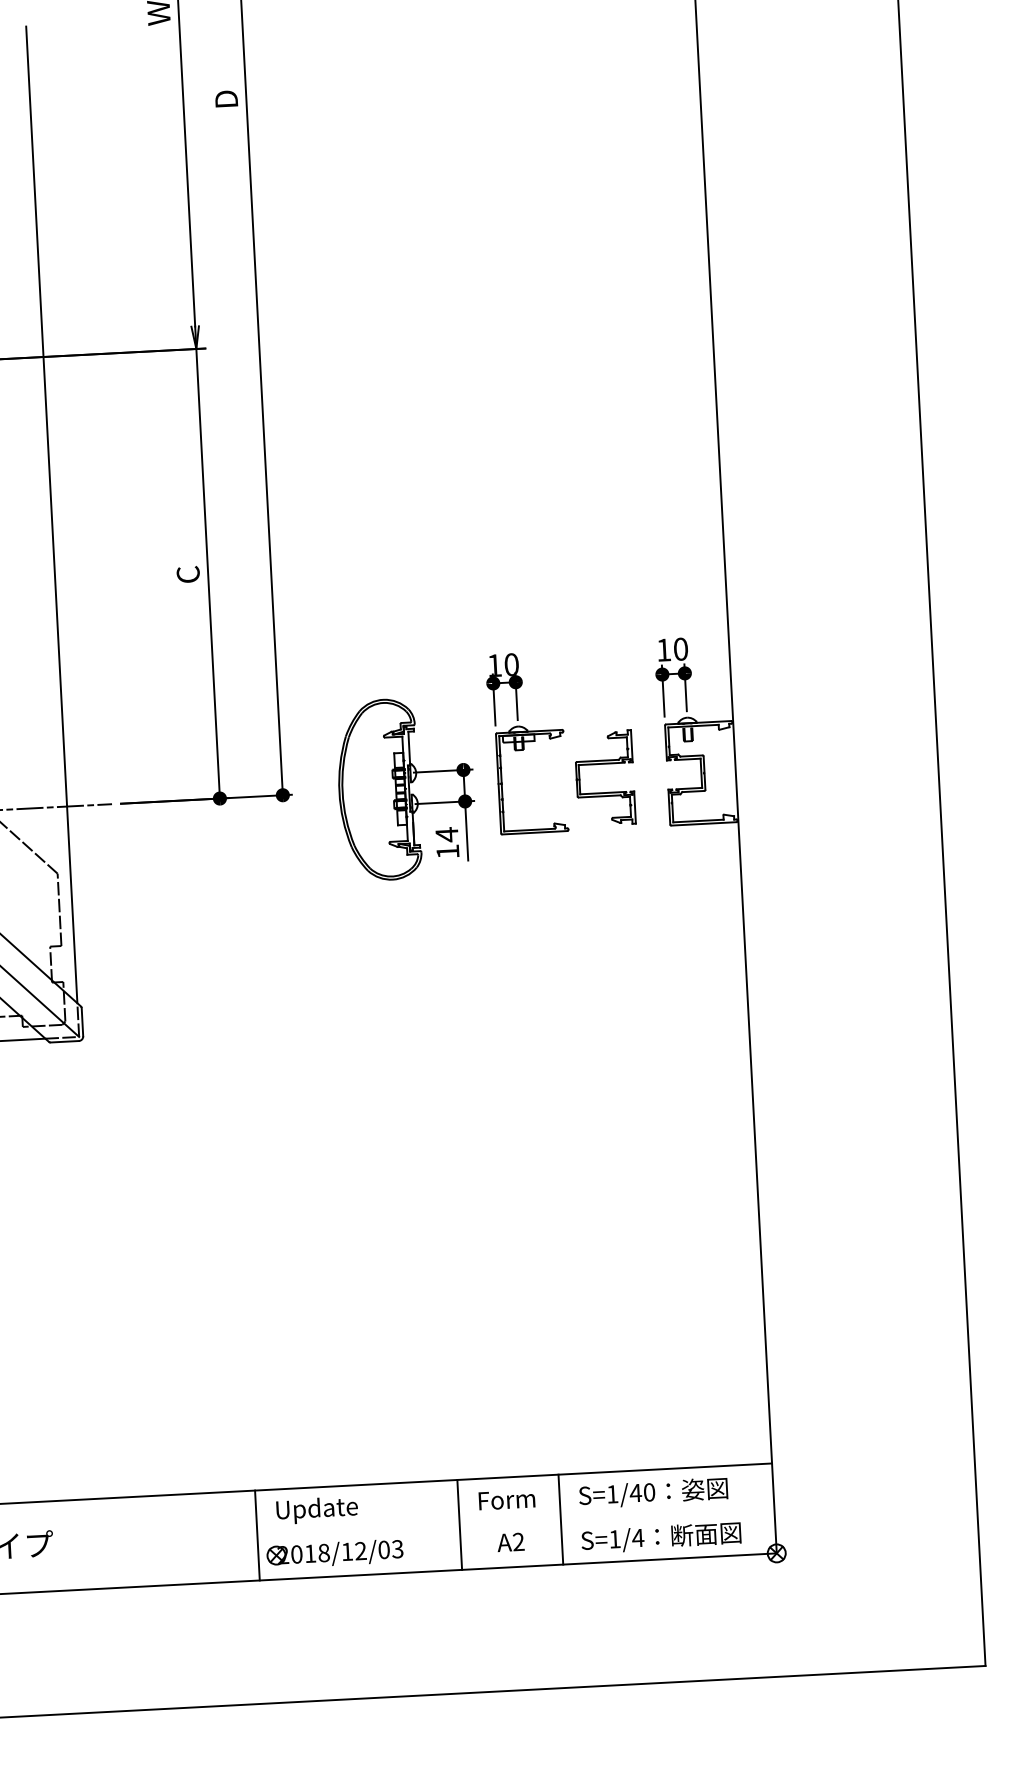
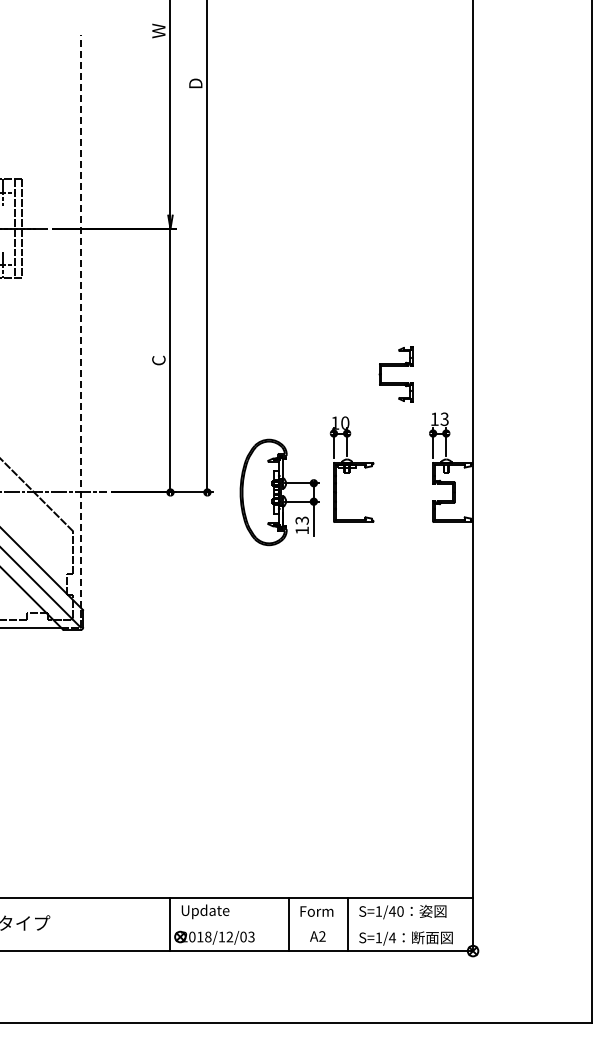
line: (51, 513) -> (80, 320), solid -> dashed
text: (680, 647) -> (444, 418), 10 -> 13
part: (602, 764) -> (395, 366), moved
text: (445, 834) -> (301, 520), 14 -> 13

